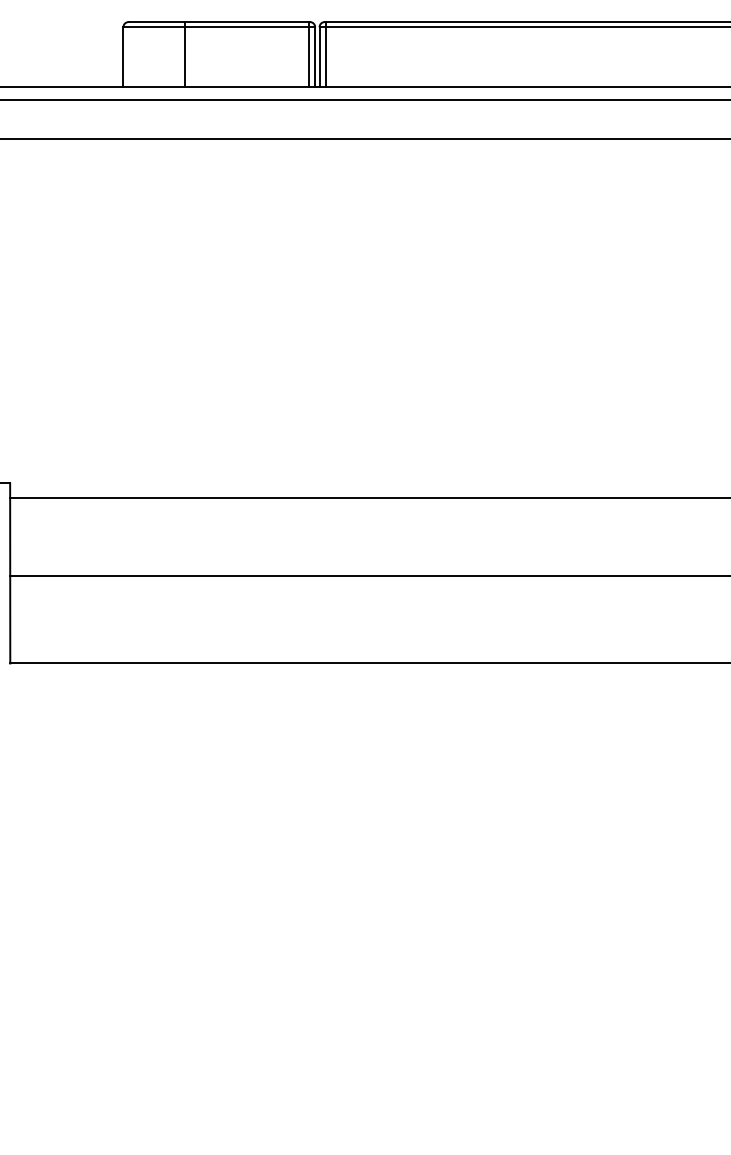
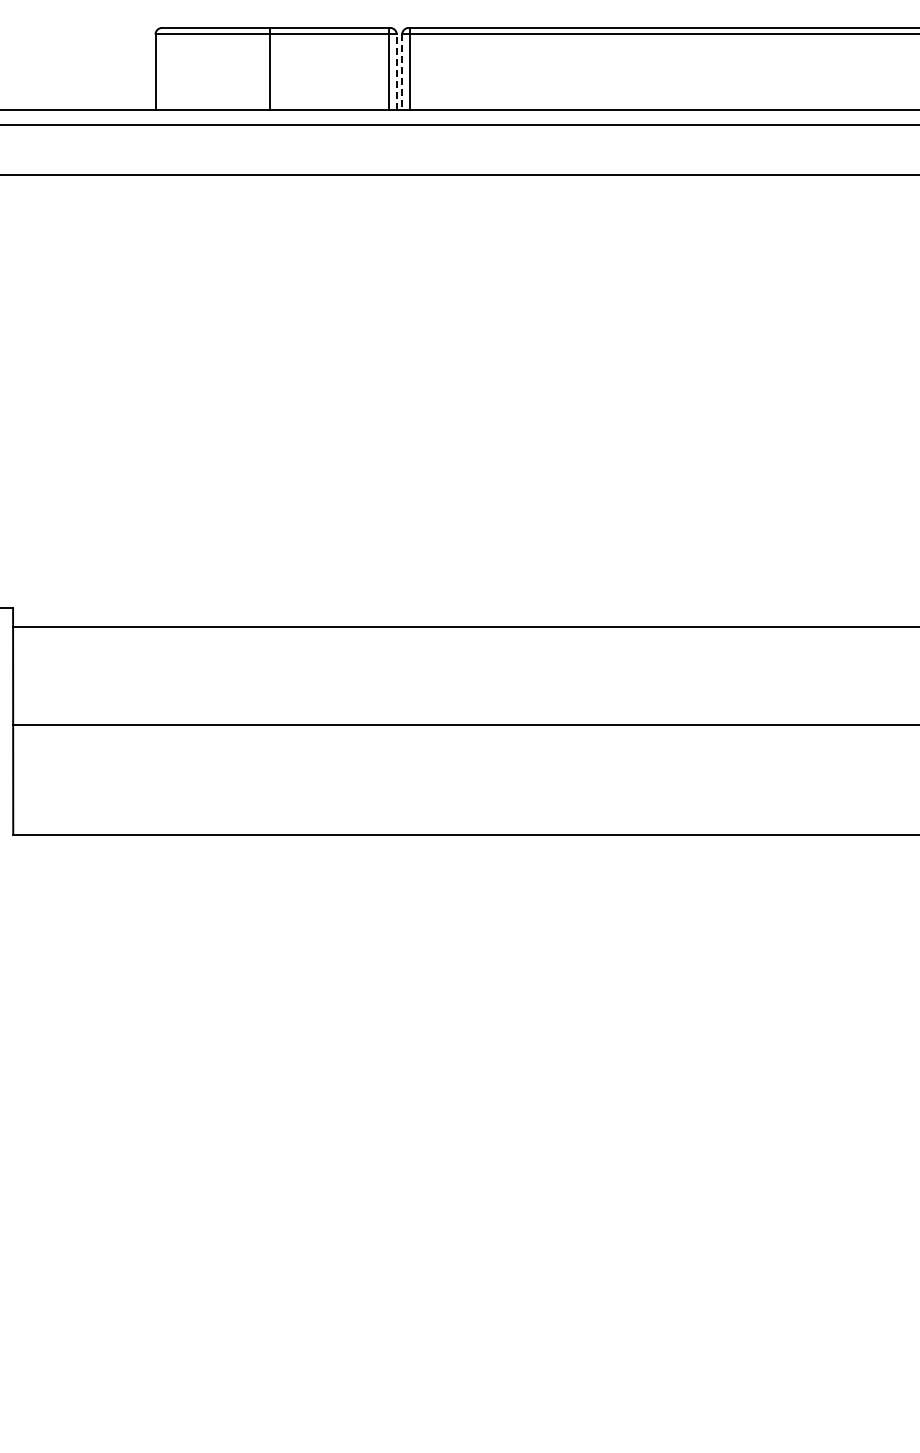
line: (185, 54) -> (269, 68), moved
line: (315, 57) -> (396, 72), solid -> dashed
line: (319, 57) -> (402, 72), solid -> dashed

